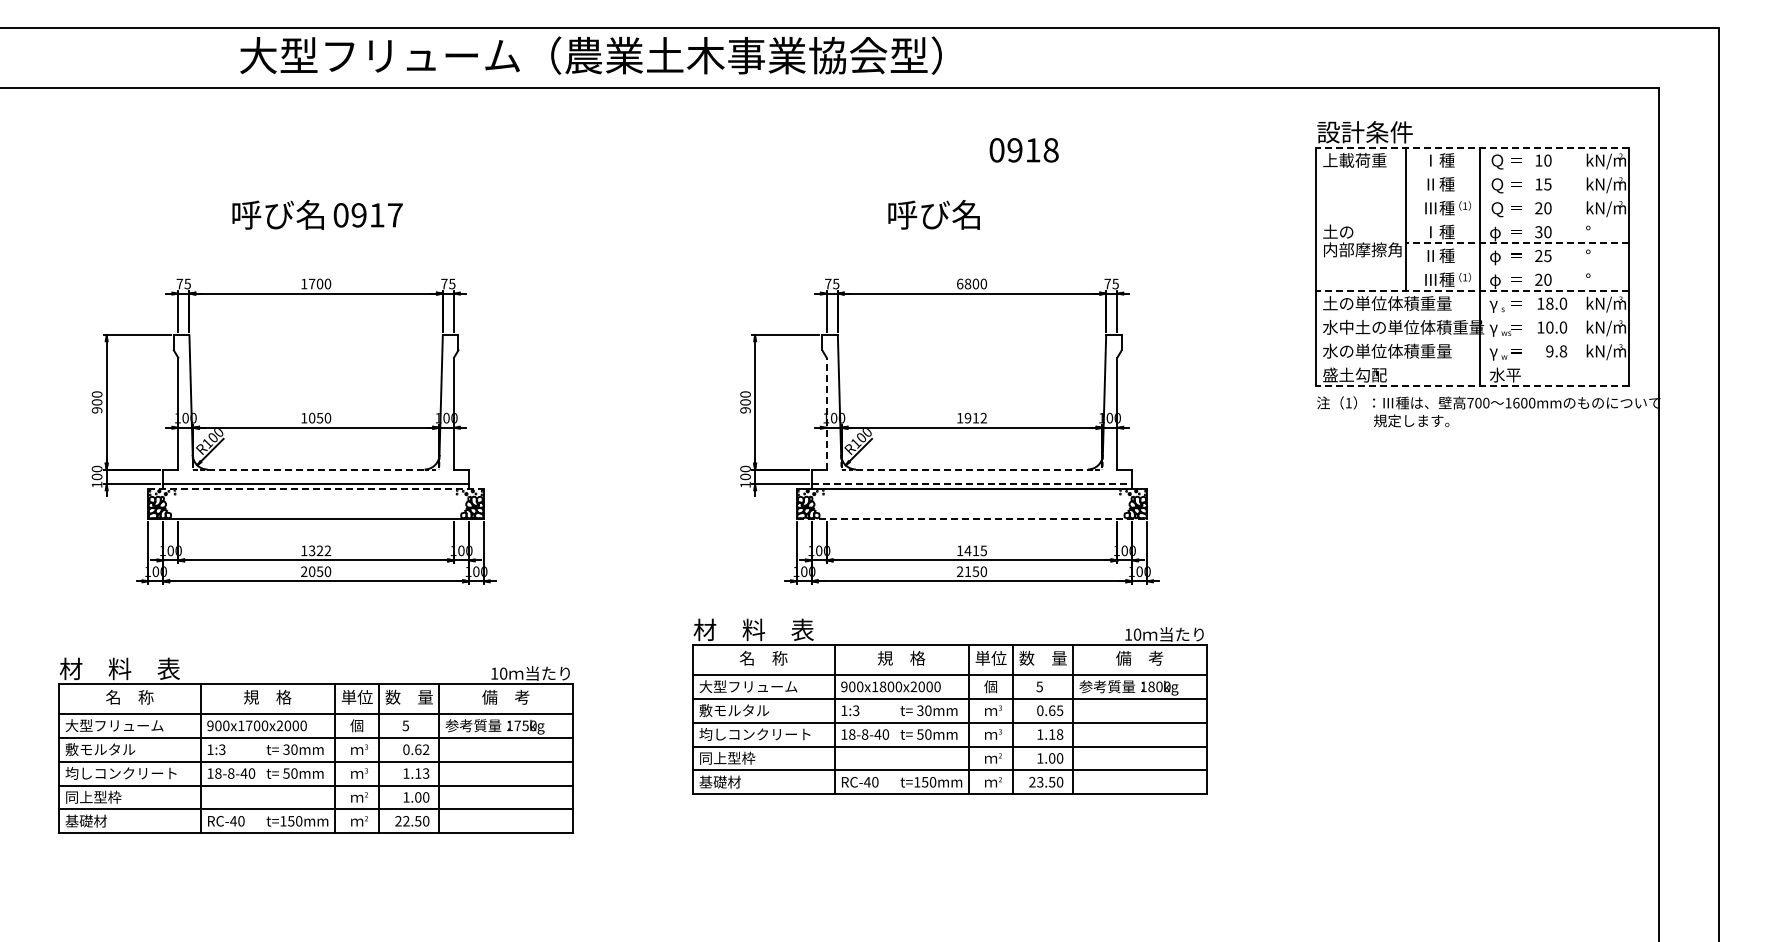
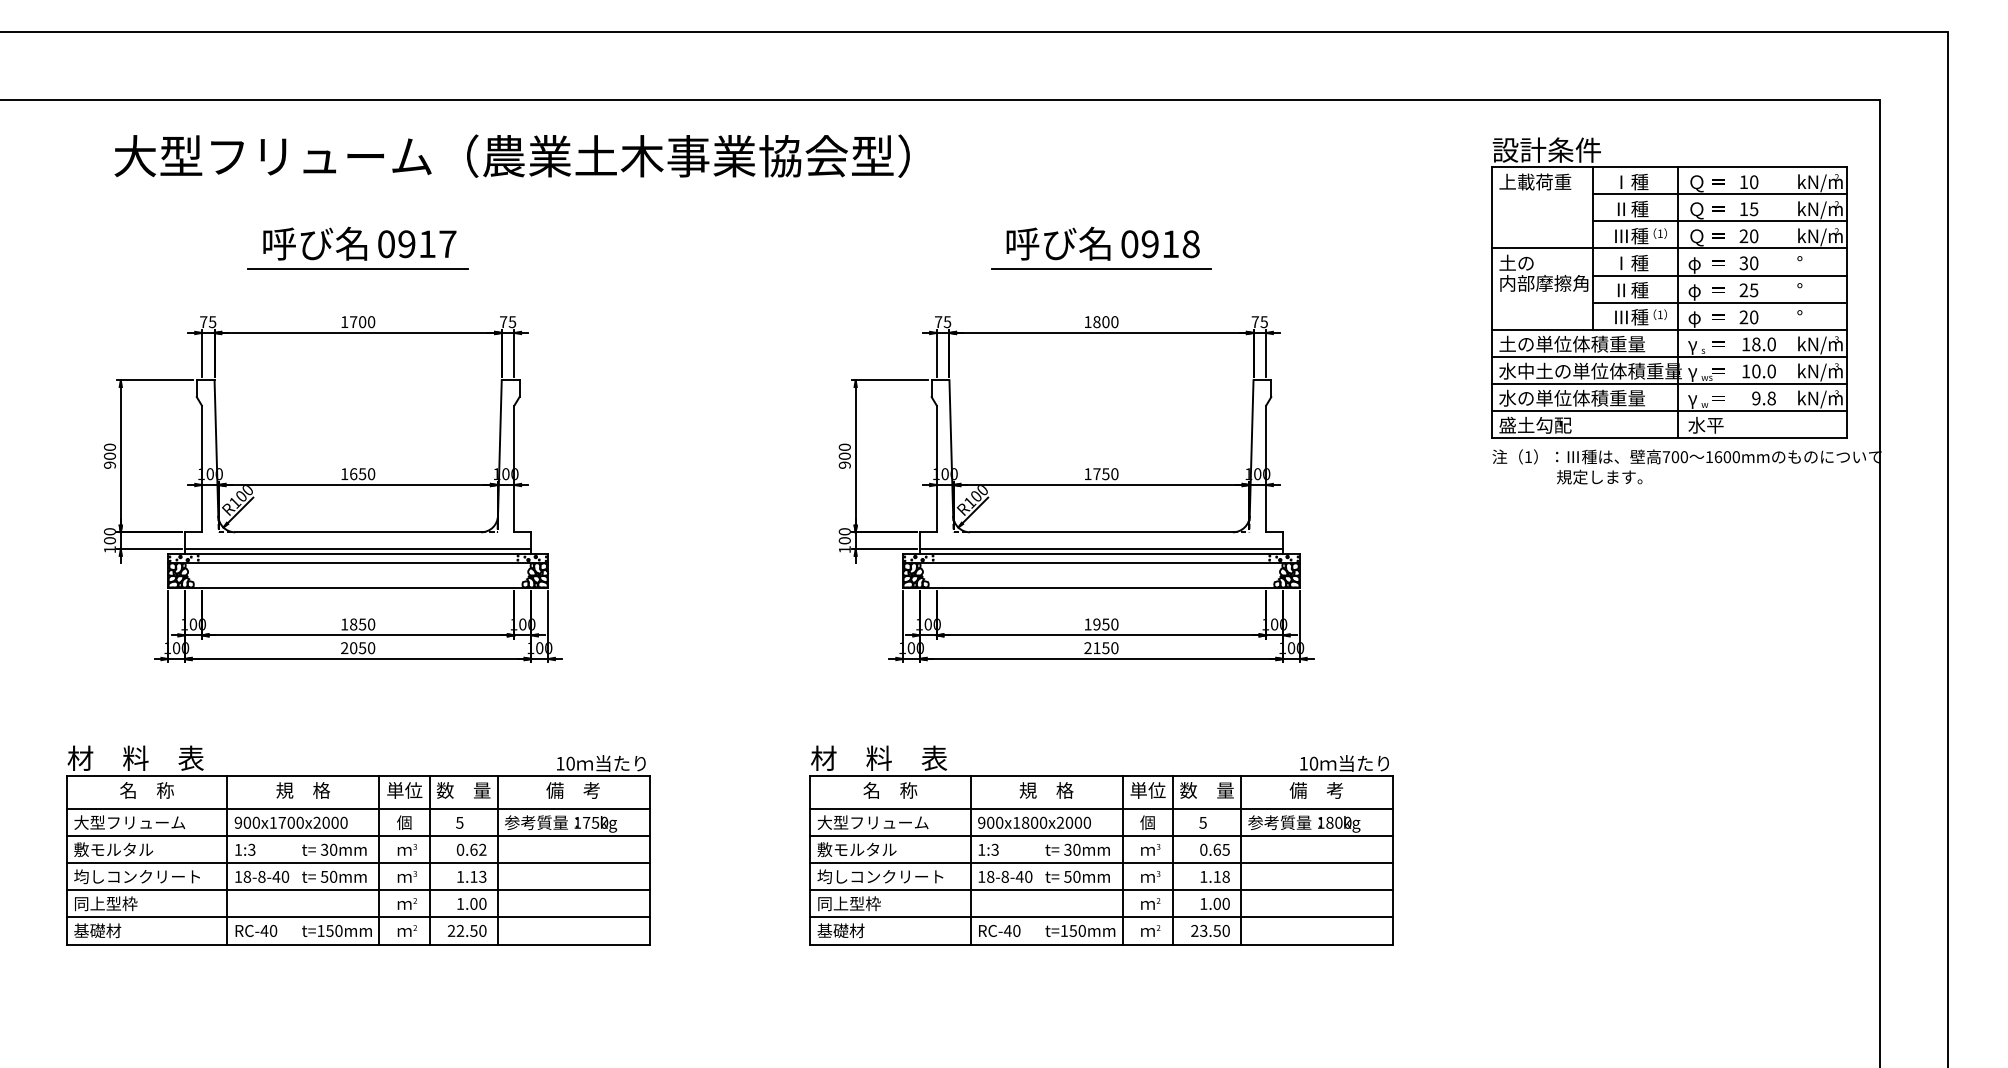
text: (590, 55) -> (511, 156), moved
line: (1472, 147) -> (1668, 167), dashed -> solid
text: (1023, 150) -> (1159, 244), moved
line: (1517, 171) -> (1719, 194), added
line: (1517, 195) -> (1719, 221), added
line: (1472, 219) -> (1668, 248), added
line: (316, 236) -> (358, 268), added
line: (971, 236) -> (1100, 268), added
line: (1517, 242) -> (1719, 275), dashed -> solid
line: (1517, 266) -> (1719, 302), added
text: (960, 283) -> (1088, 321), 6800 -> 1800
line: (1472, 290) -> (1668, 329), dashed -> solid
line: (1472, 314) -> (1668, 356), added
line: (1472, 338) -> (1668, 383), added
line: (1472, 362) -> (1668, 411), added
line: (1472, 386) -> (1668, 438), dashed -> solid
line: (826, 413) -> (936, 468), dashed -> solid
text: (312, 417) -> (354, 473), 1050 -> 1650
text: (975, 417) -> (1105, 473), 1912 -> 1750
line: (316, 469) -> (358, 532), dashed -> solid
line: (972, 469) -> (1102, 532), dashed -> solid
line: (972, 484) -> (1102, 549), dashed -> solid
line: (316, 488) -> (358, 553), dashed -> solid
line: (315, 496) -> (357, 562), added
line: (971, 496) -> (1100, 562), added
line: (972, 518) -> (1102, 587), dashed -> solid
text: (319, 550) -> (361, 624), 1322 -> 1850
text: (975, 550) -> (1105, 624), 1415 -> 1950
part: (949, 706) -> (1100, 845), moved

